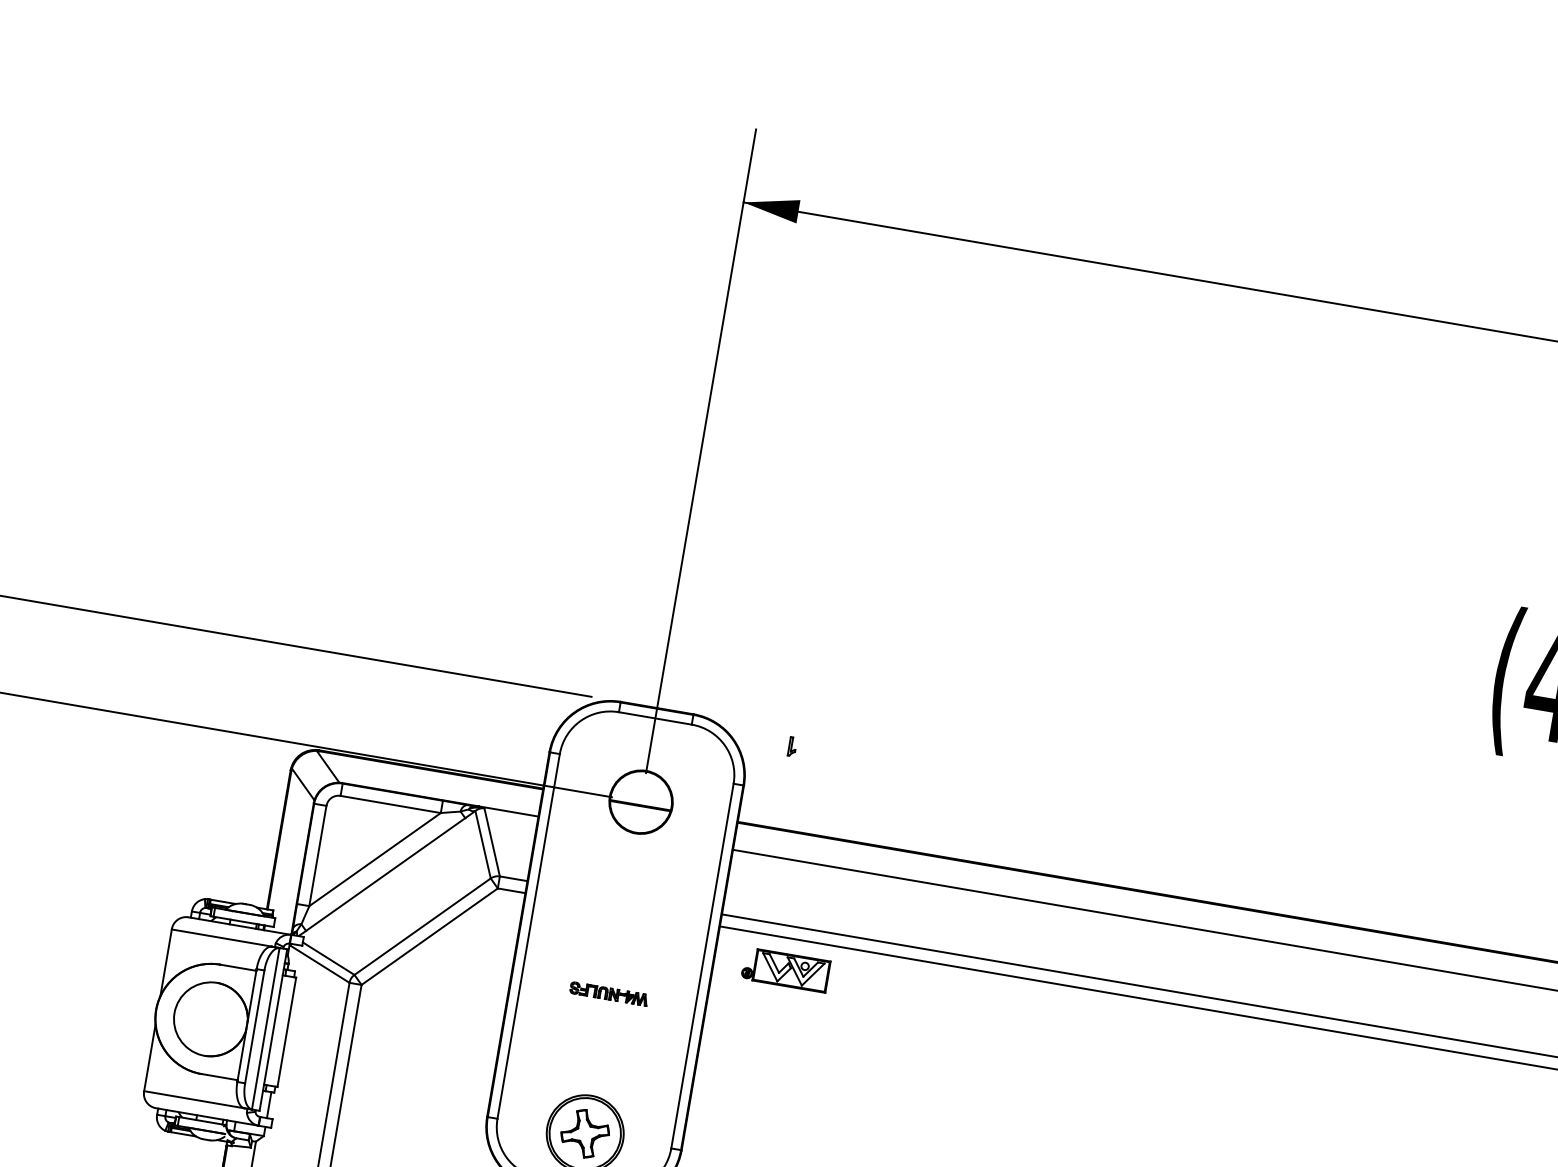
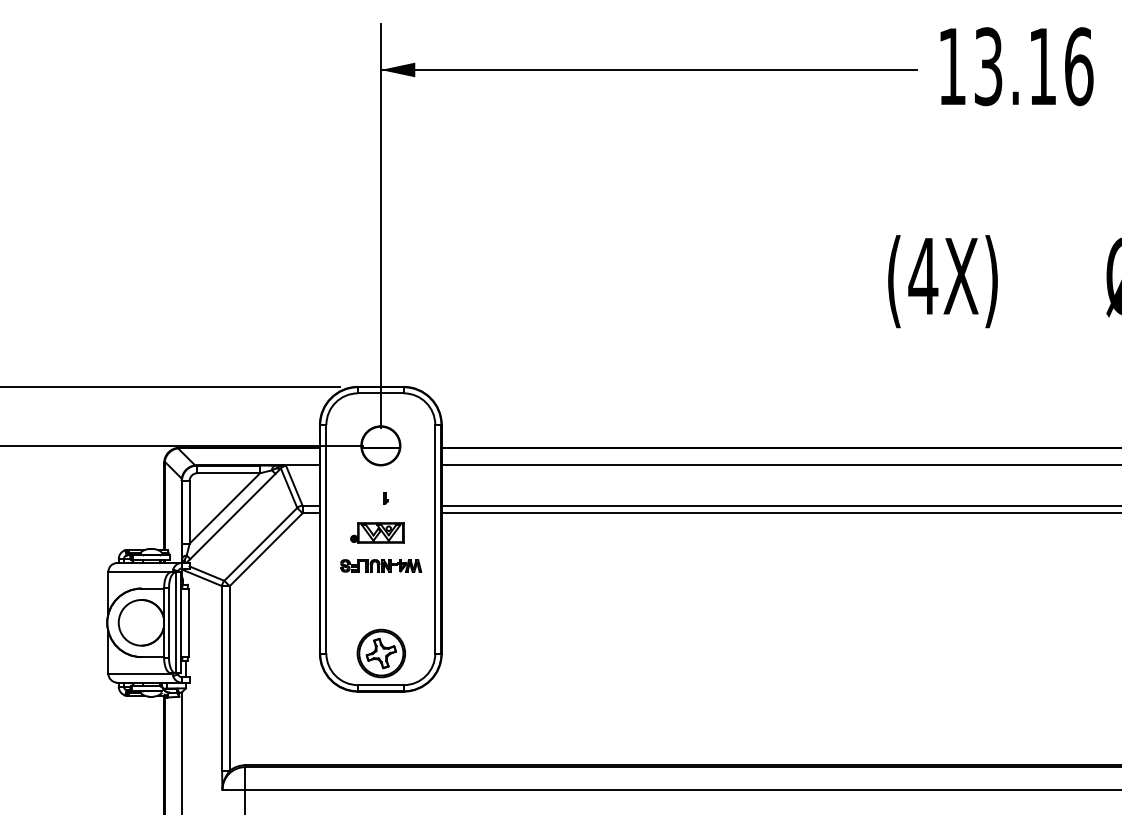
part: (791, 746) -> (385, 498), moved
part: (786, 969) -> (377, 532), moved
part: (609, 993) -> (381, 565), size x1.67

